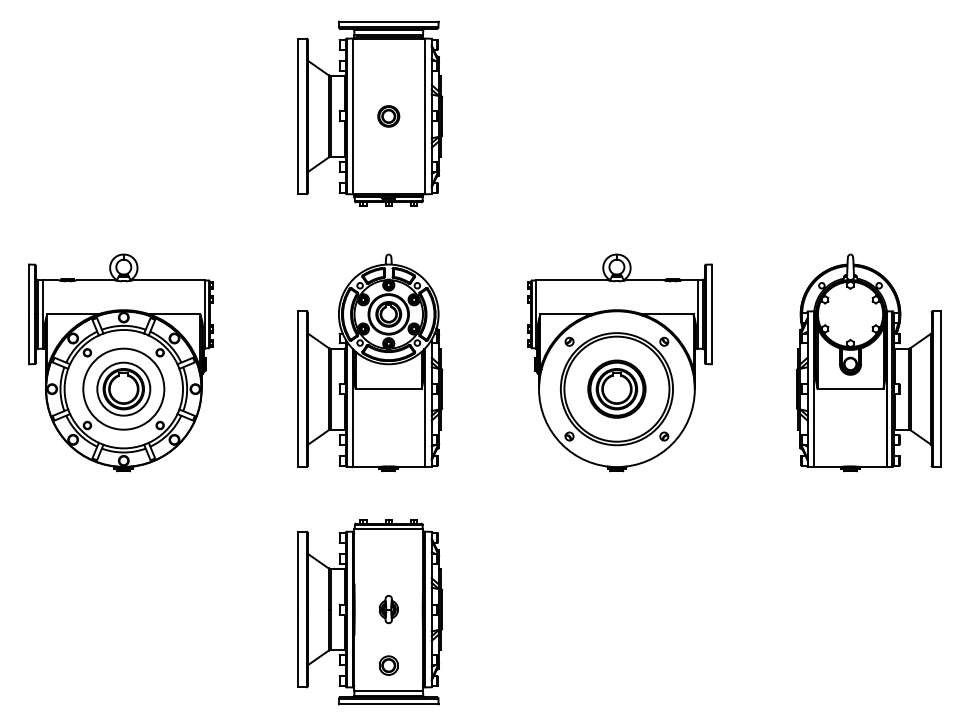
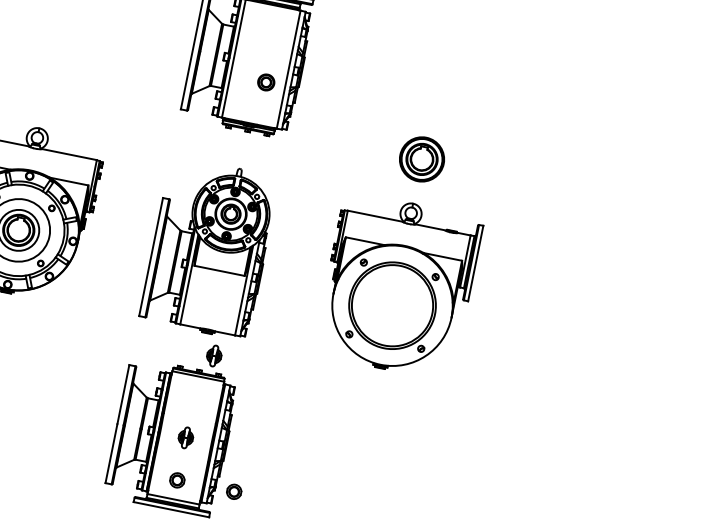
part: (388, 116) -> (266, 82), moved
part: (868, 362) -> (587, 323), removed
part: (616, 388) -> (421, 158), moved
part: (403, 498) -> (214, 355), added
part: (463, 665) -> (234, 491), added

